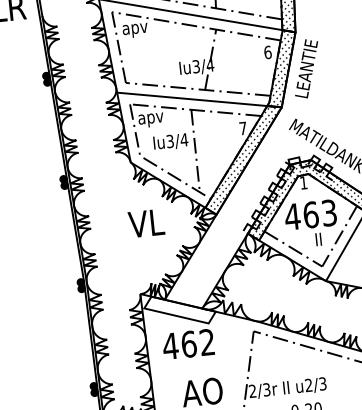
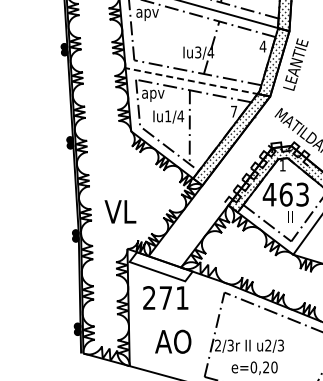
text: (267, 52) -> (262, 46), 6 -> 4
line: (198, 100) -> (197, 82), solid -> dashed
text: (170, 141) -> (168, 116), Iu3/4 -> Iu1/4
text: (146, 223) -> (120, 211), moved
text: (188, 344) -> (165, 298), 462 -> 271

